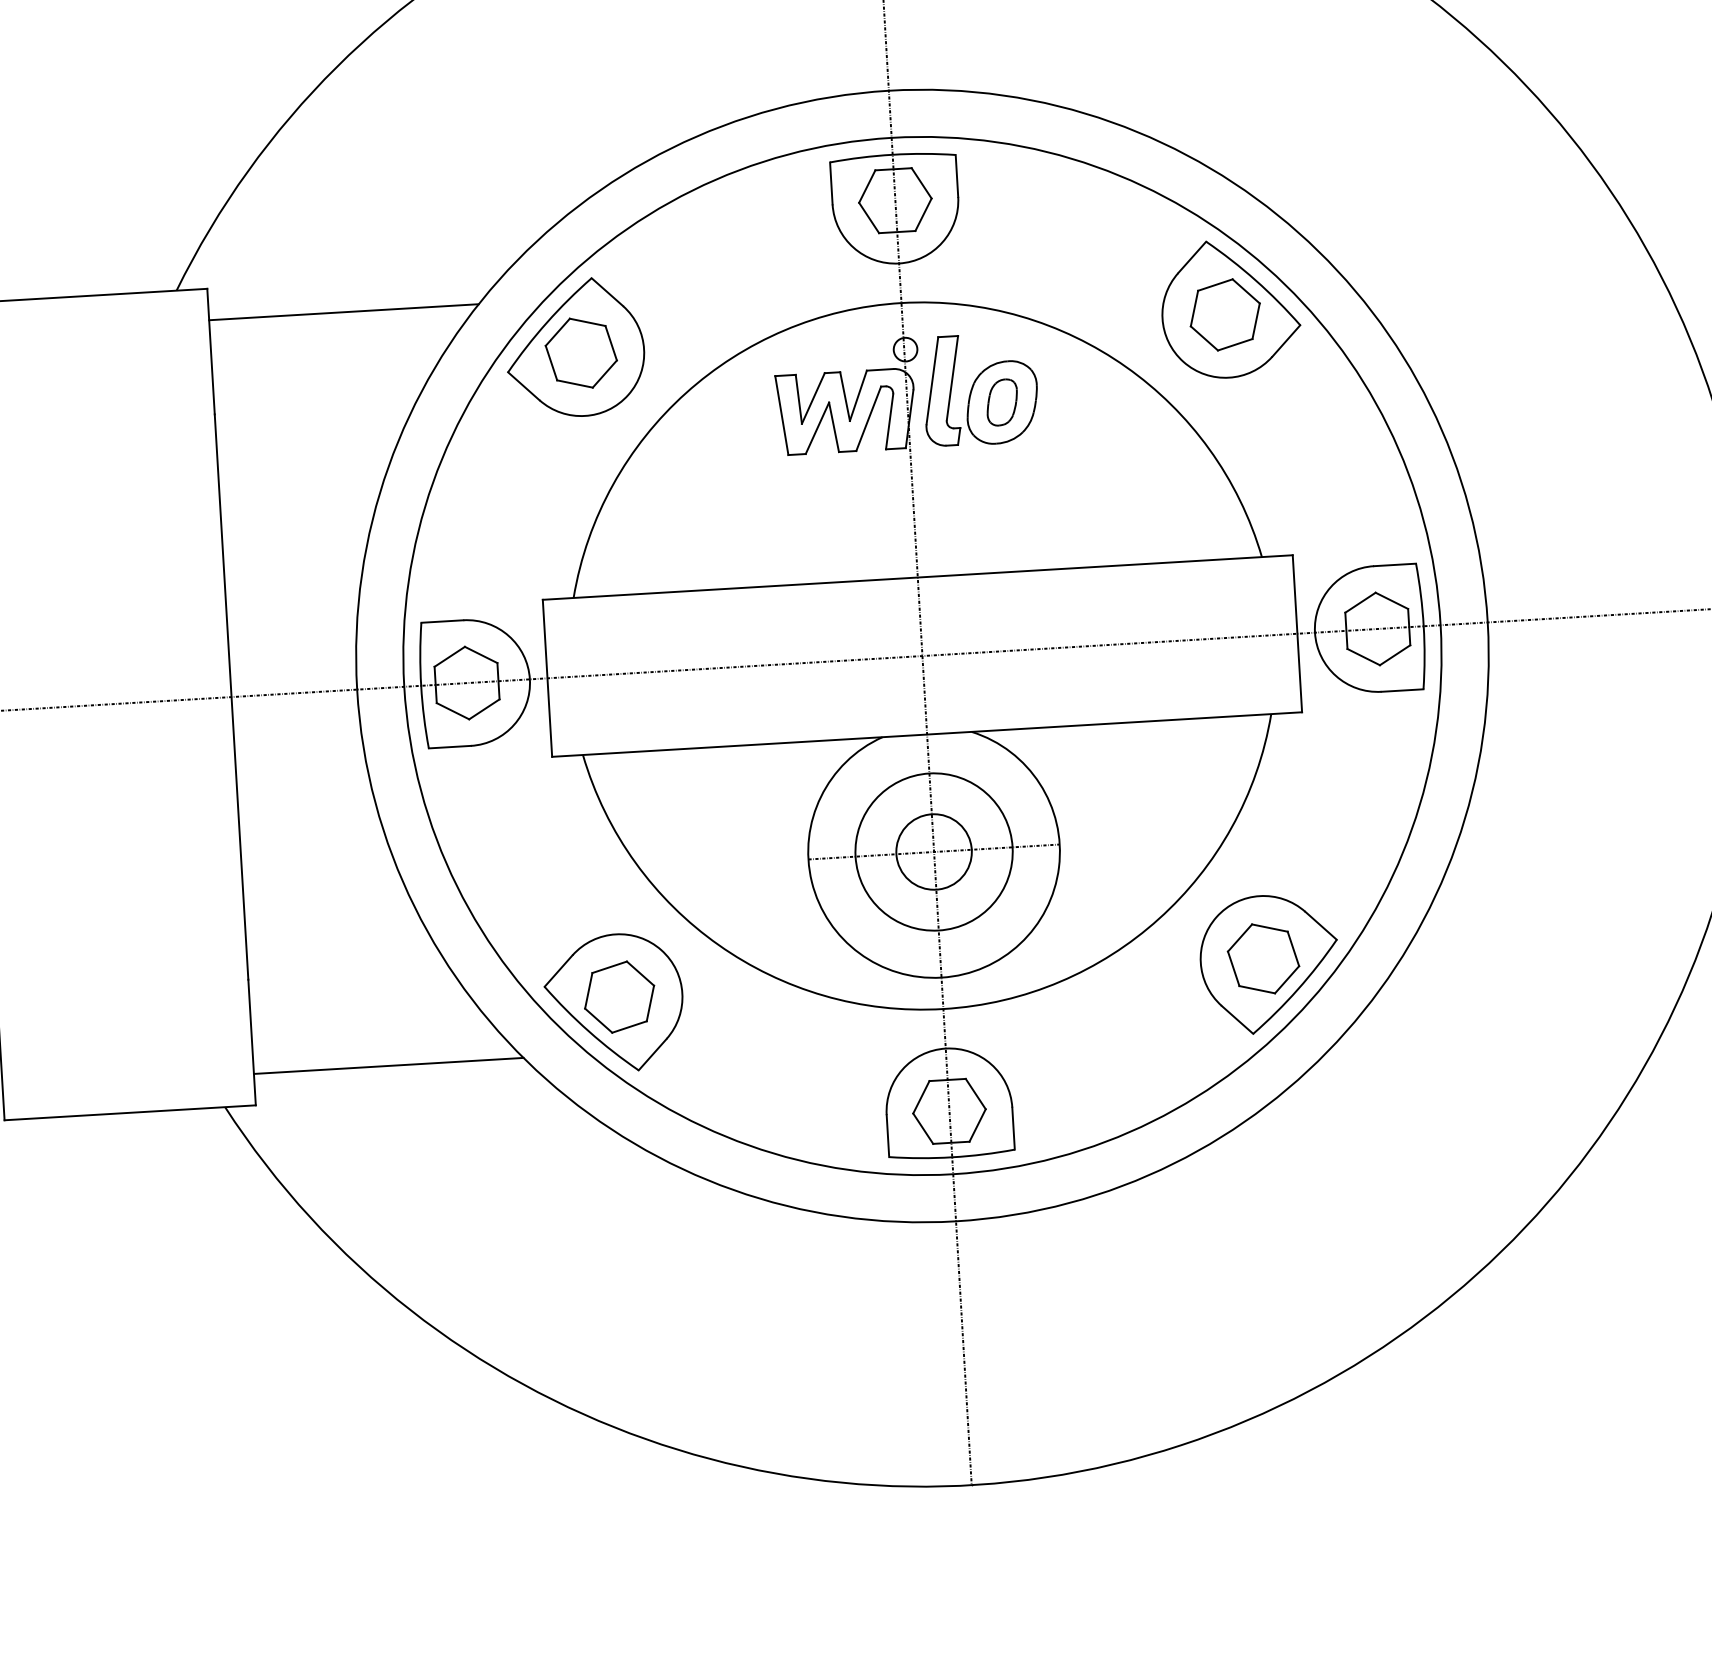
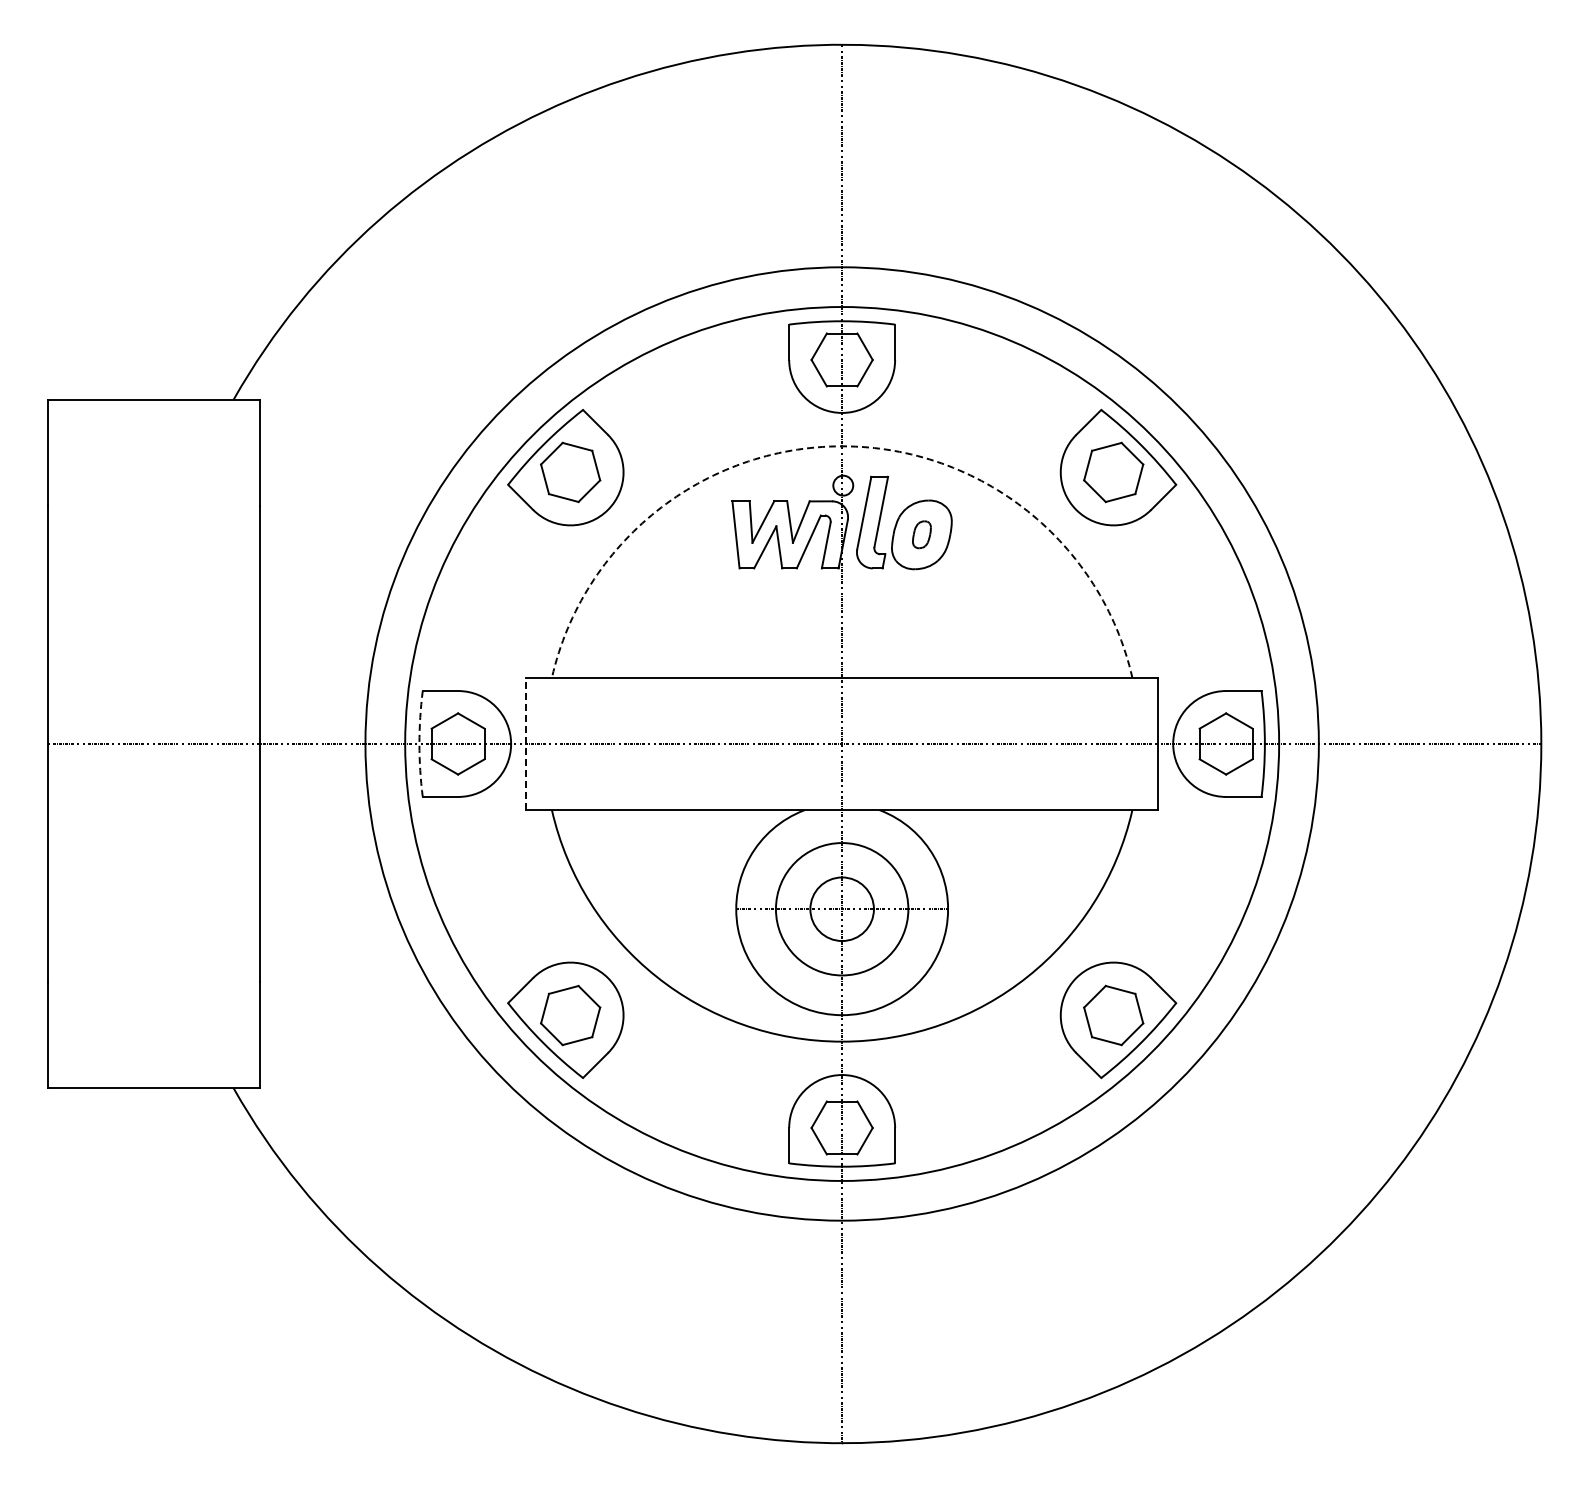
arc: (901, 303) -> (842, 446), solid -> dashed
line: (343, 312) -> (372, 426), removed
part: (1001, 402) -> (921, 534), size x0.7
line: (546, 677) -> (525, 743), solid -> dashed
arc: (421, 685) -> (419, 743), solid -> dashed
line: (387, 1065) -> (372, 1061), removed

